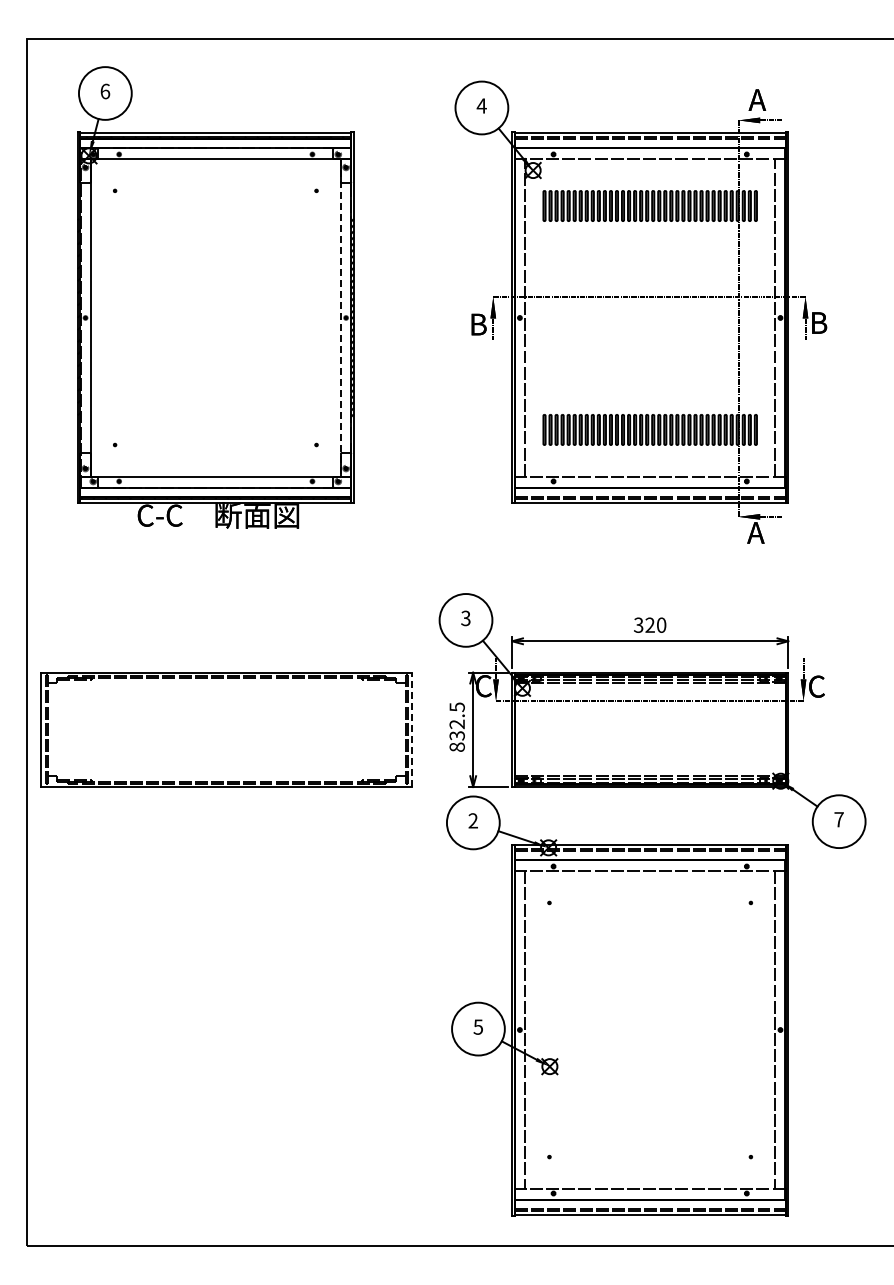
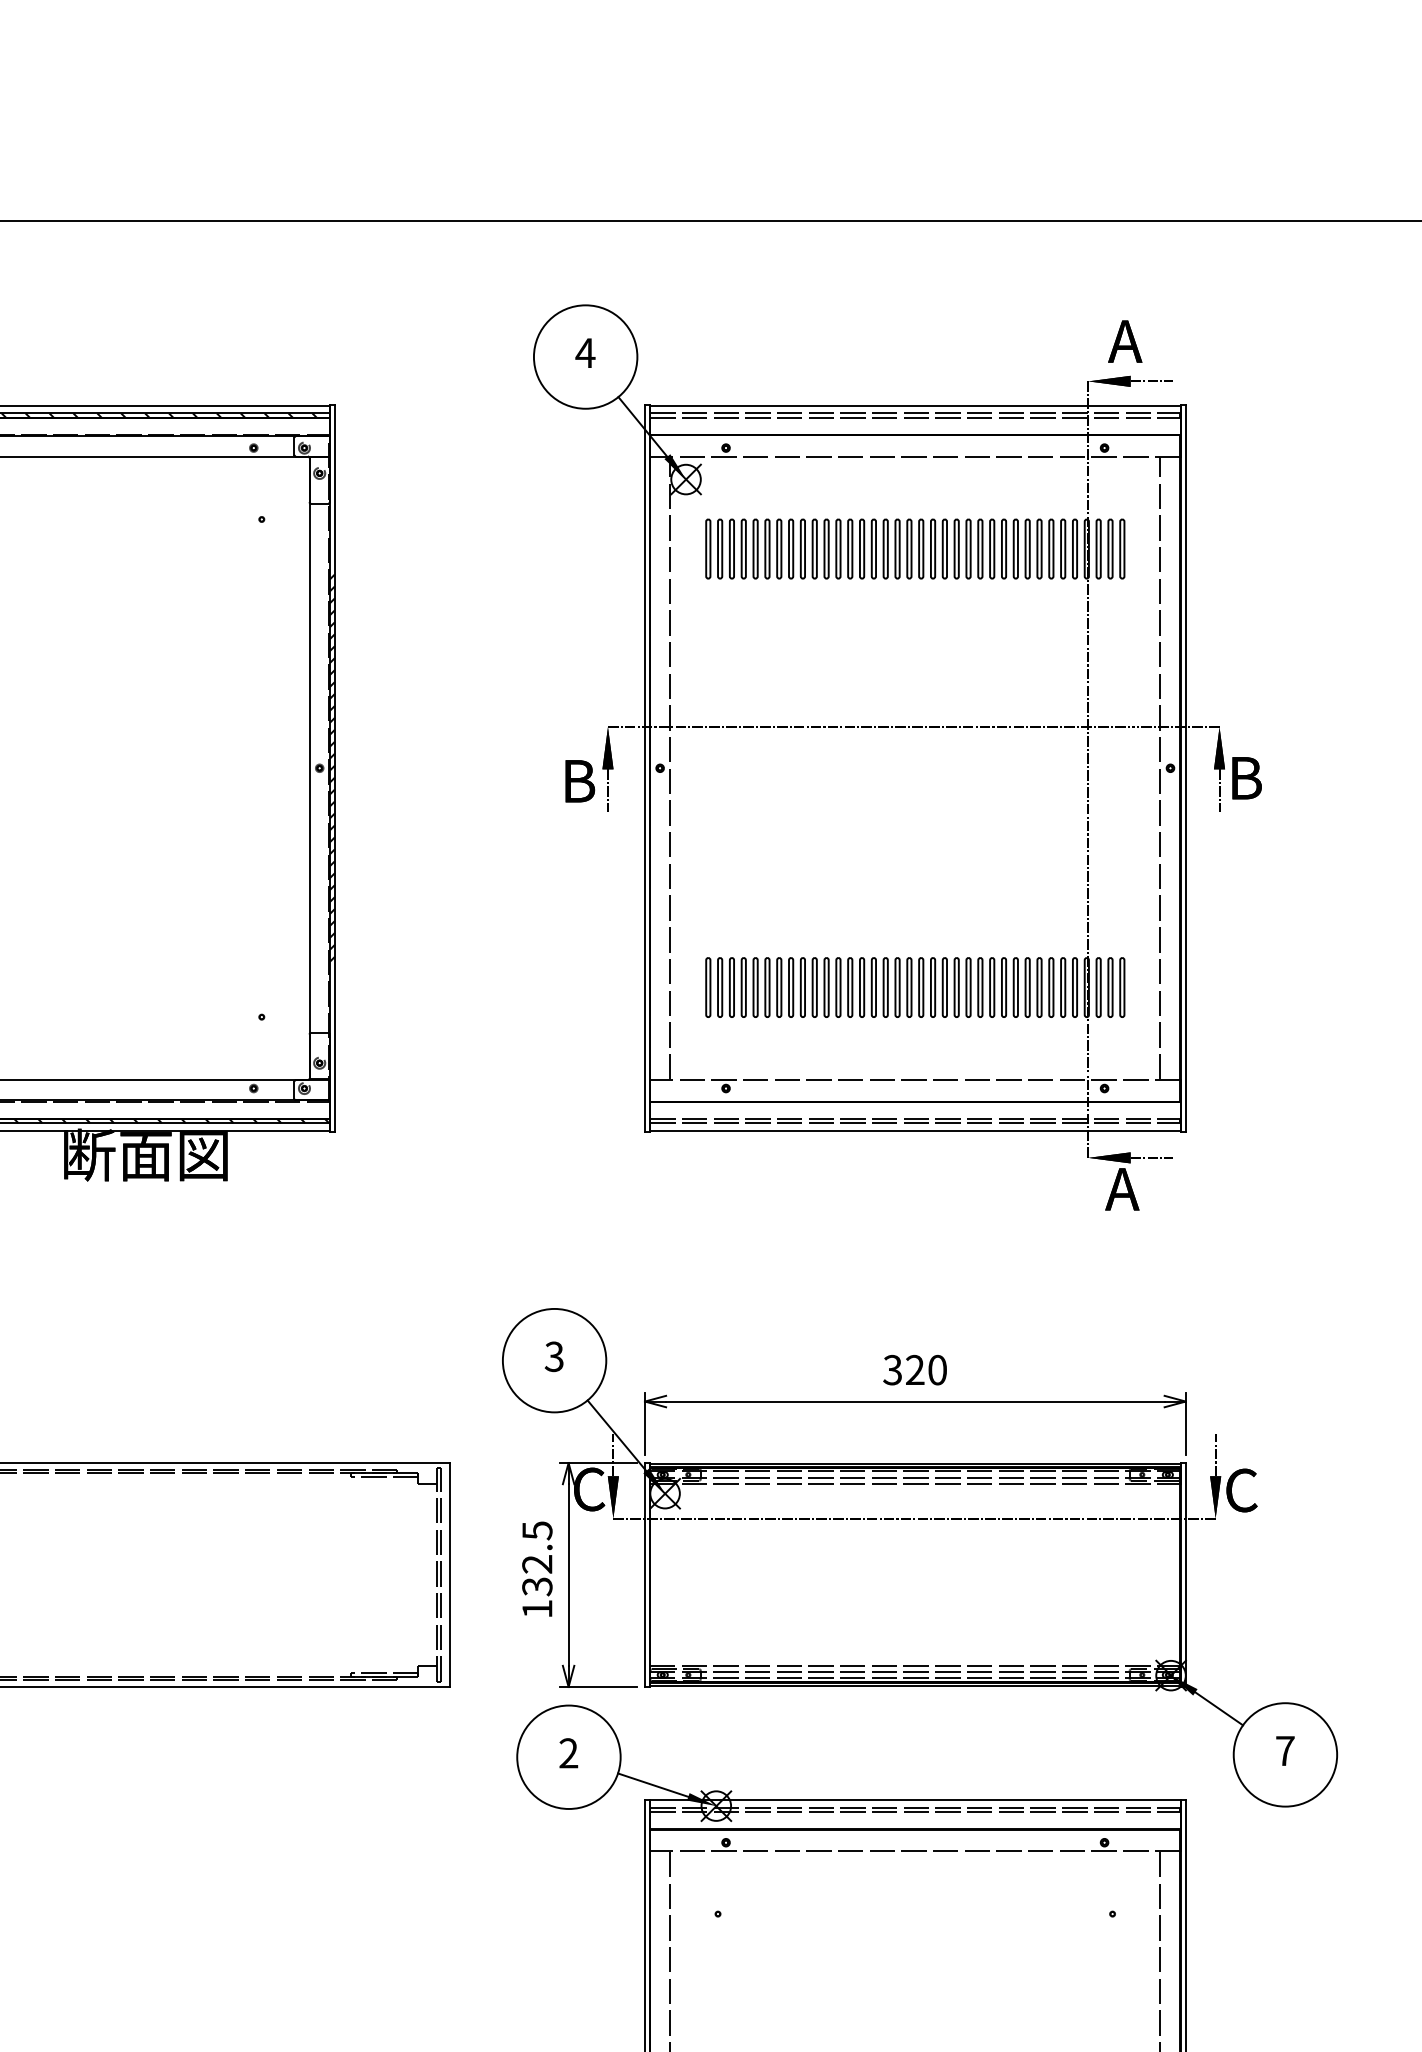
line: (340, 317) -> (308, 767), dashed -> solid
line: (412, 729) -> (449, 1574), dashed -> solid
text: (456, 746) -> (535, 1607), 832.5 -> 132.5

